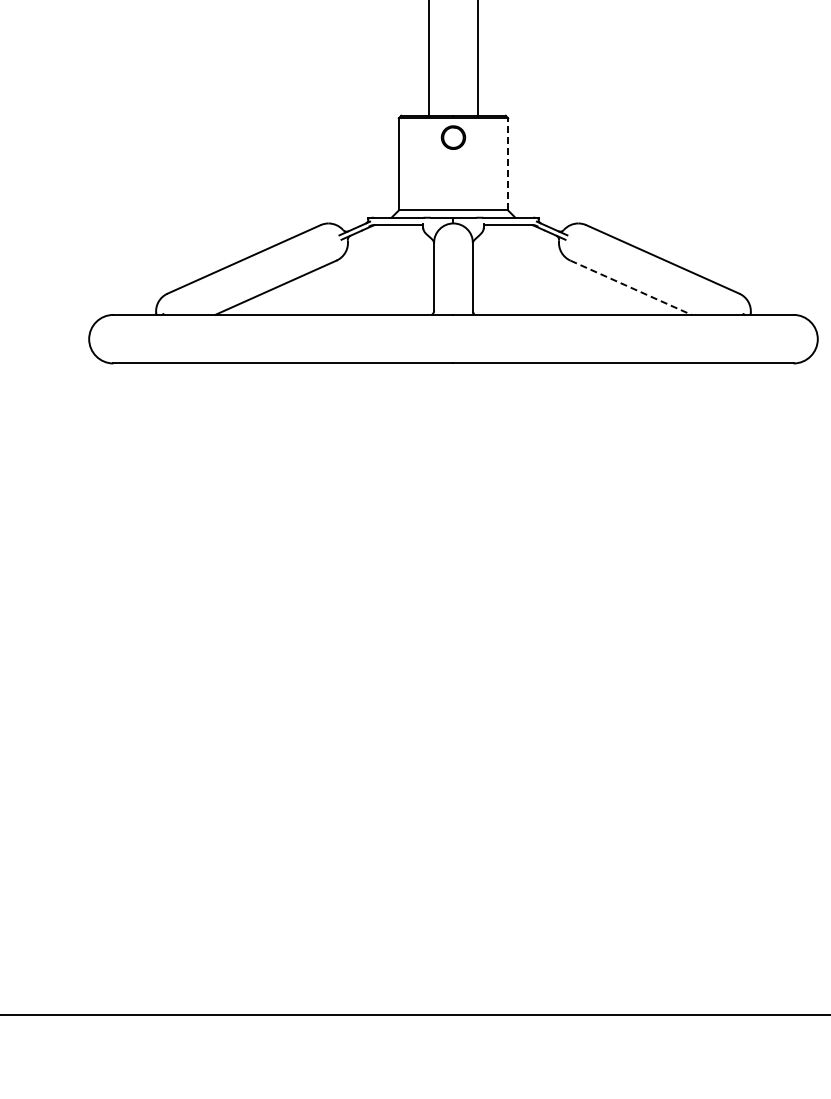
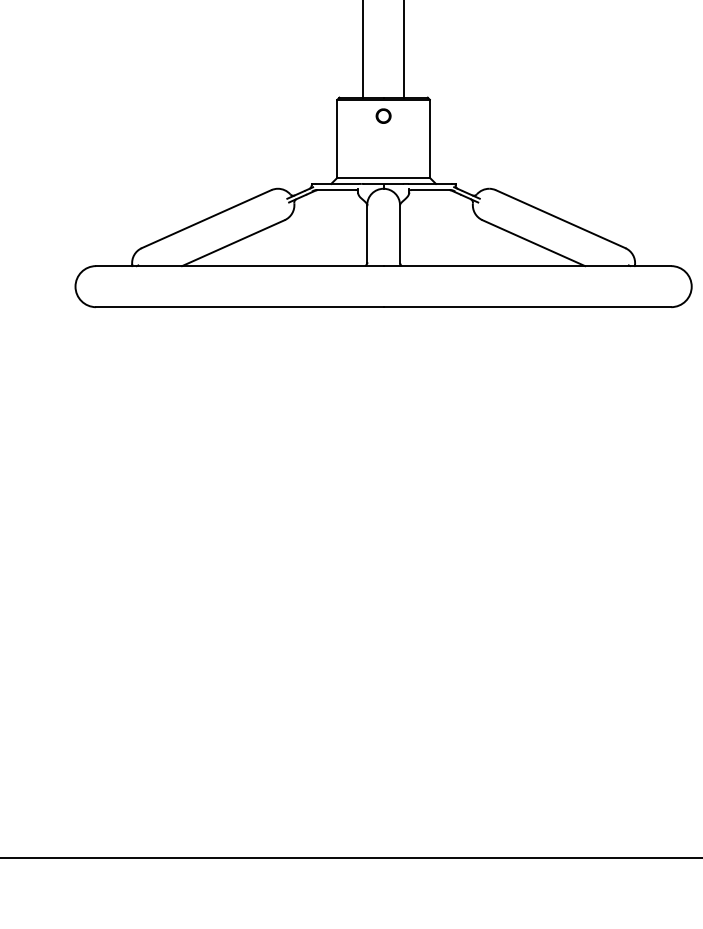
part: (453, 137) -> (383, 116), size x0.71
line: (508, 163) -> (430, 138), dashed -> solid
line: (631, 287) -> (534, 242), dashed -> solid

